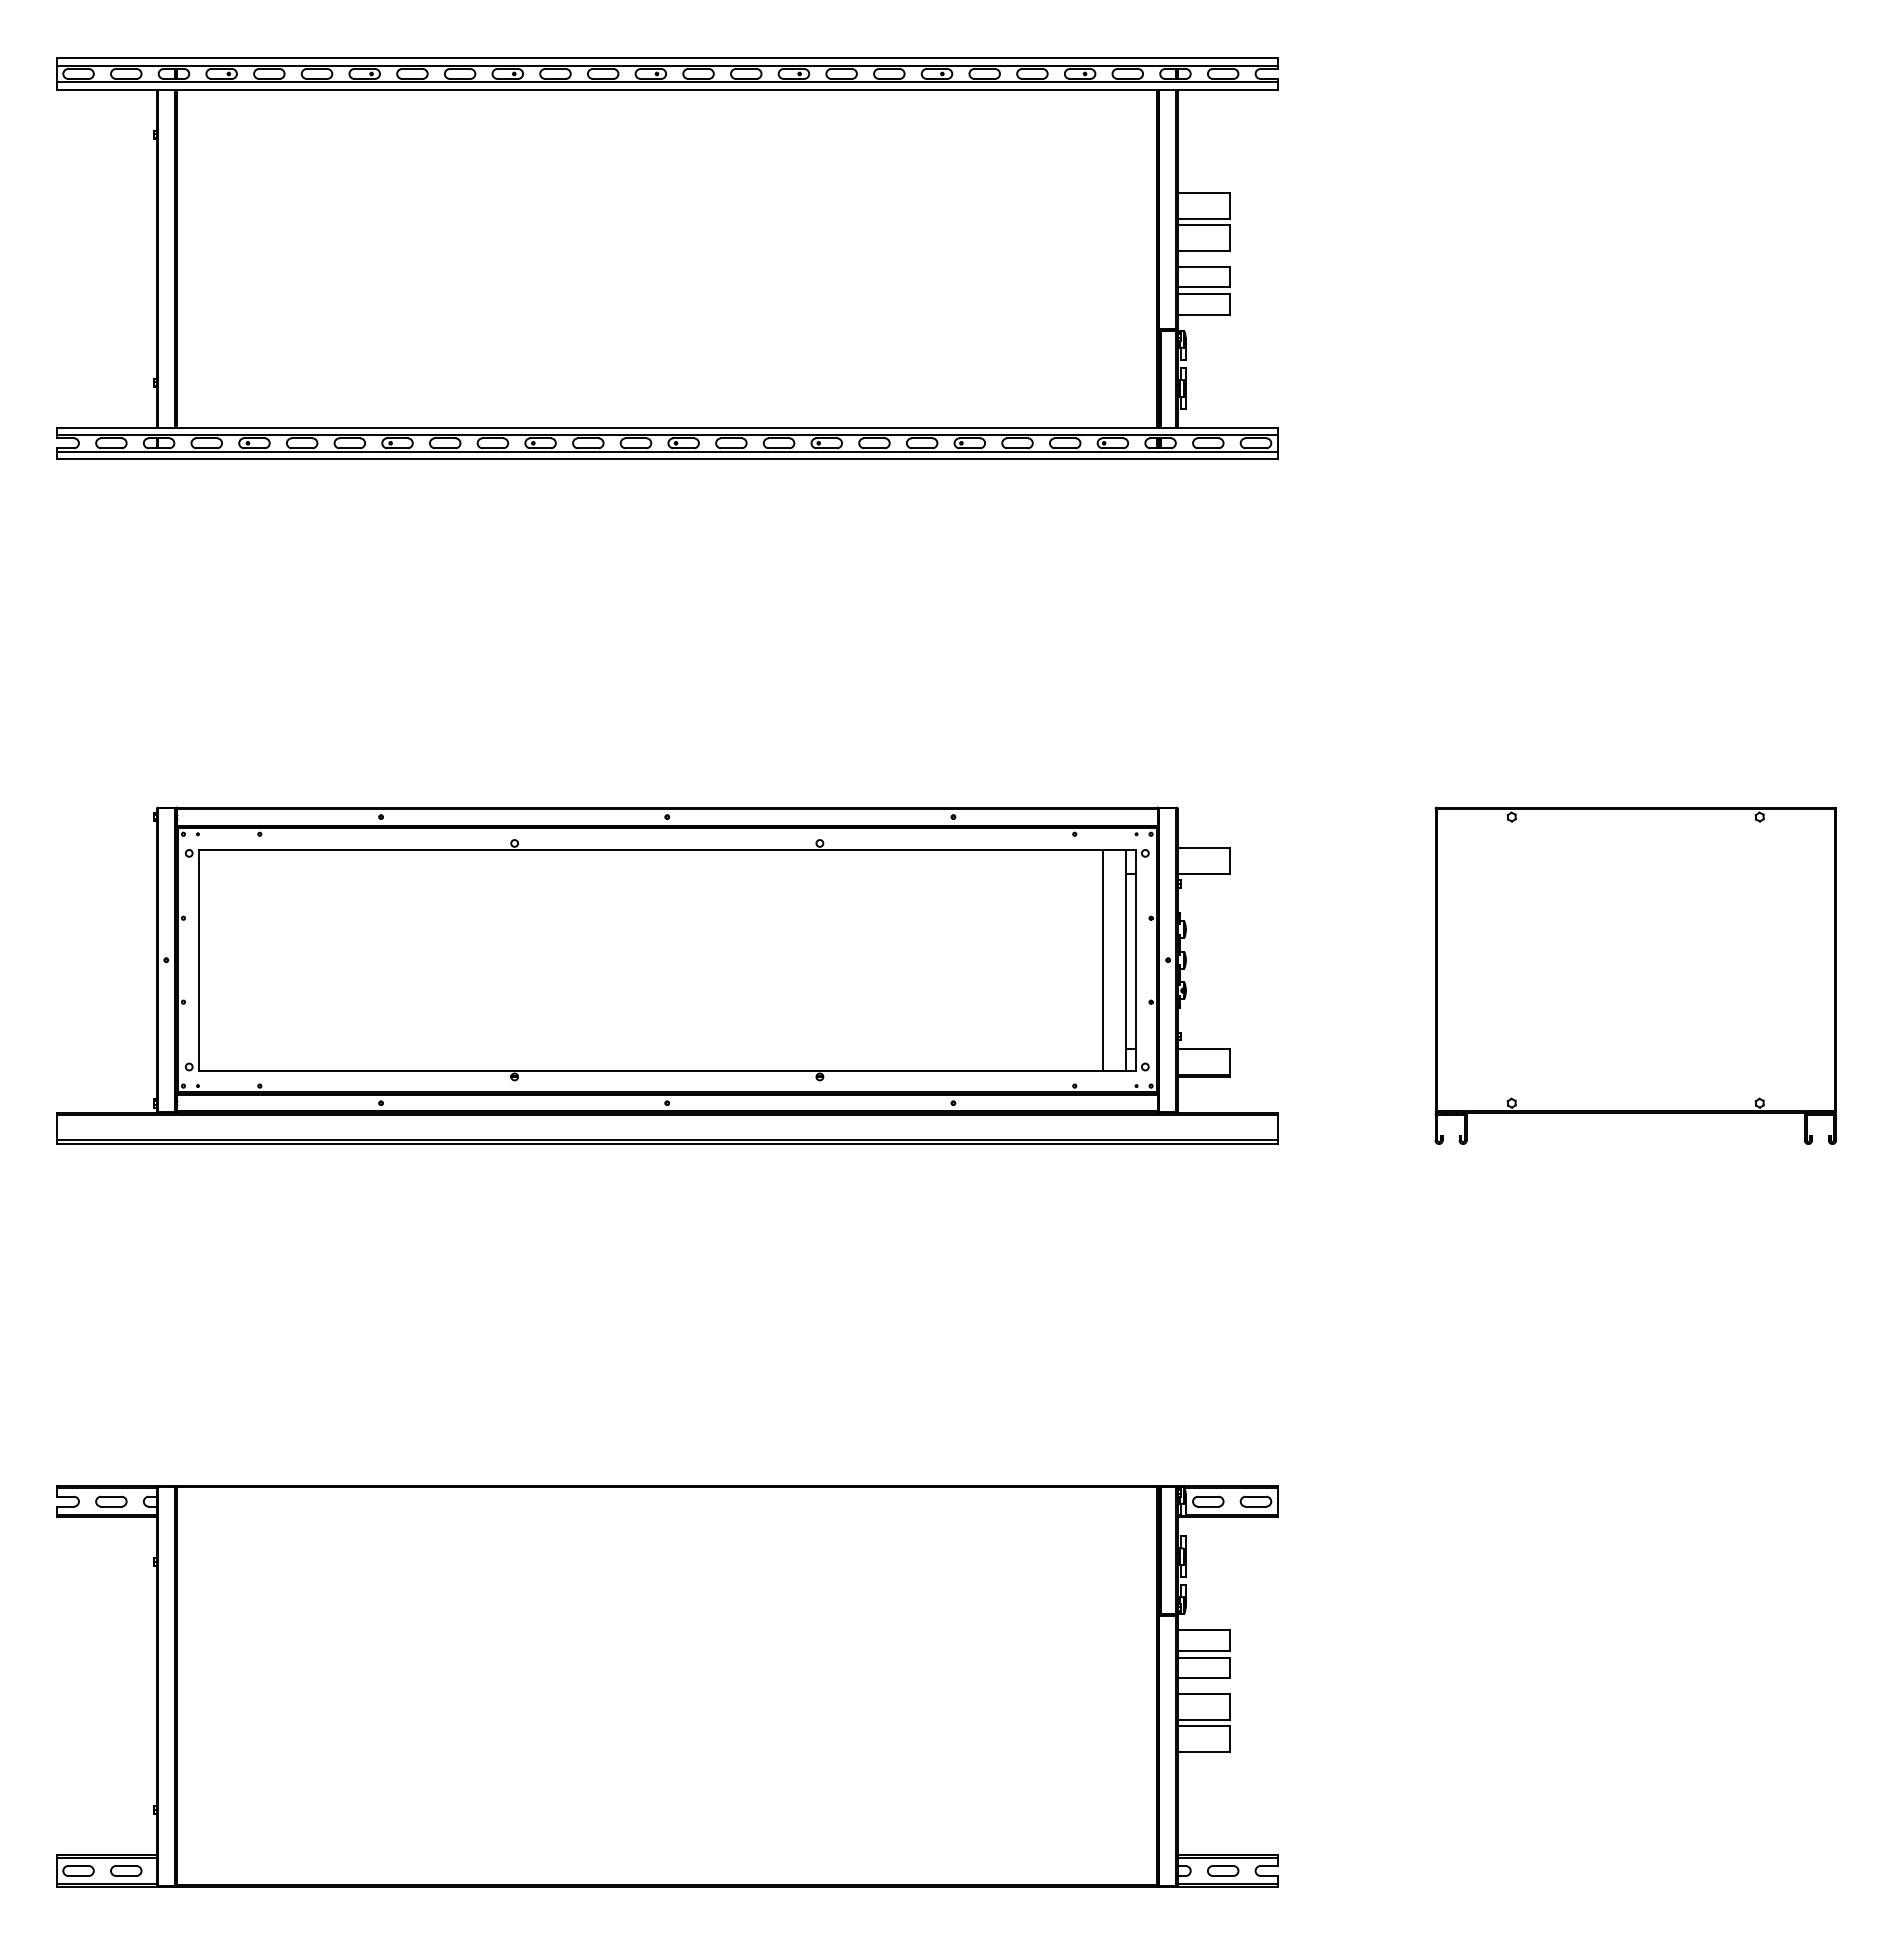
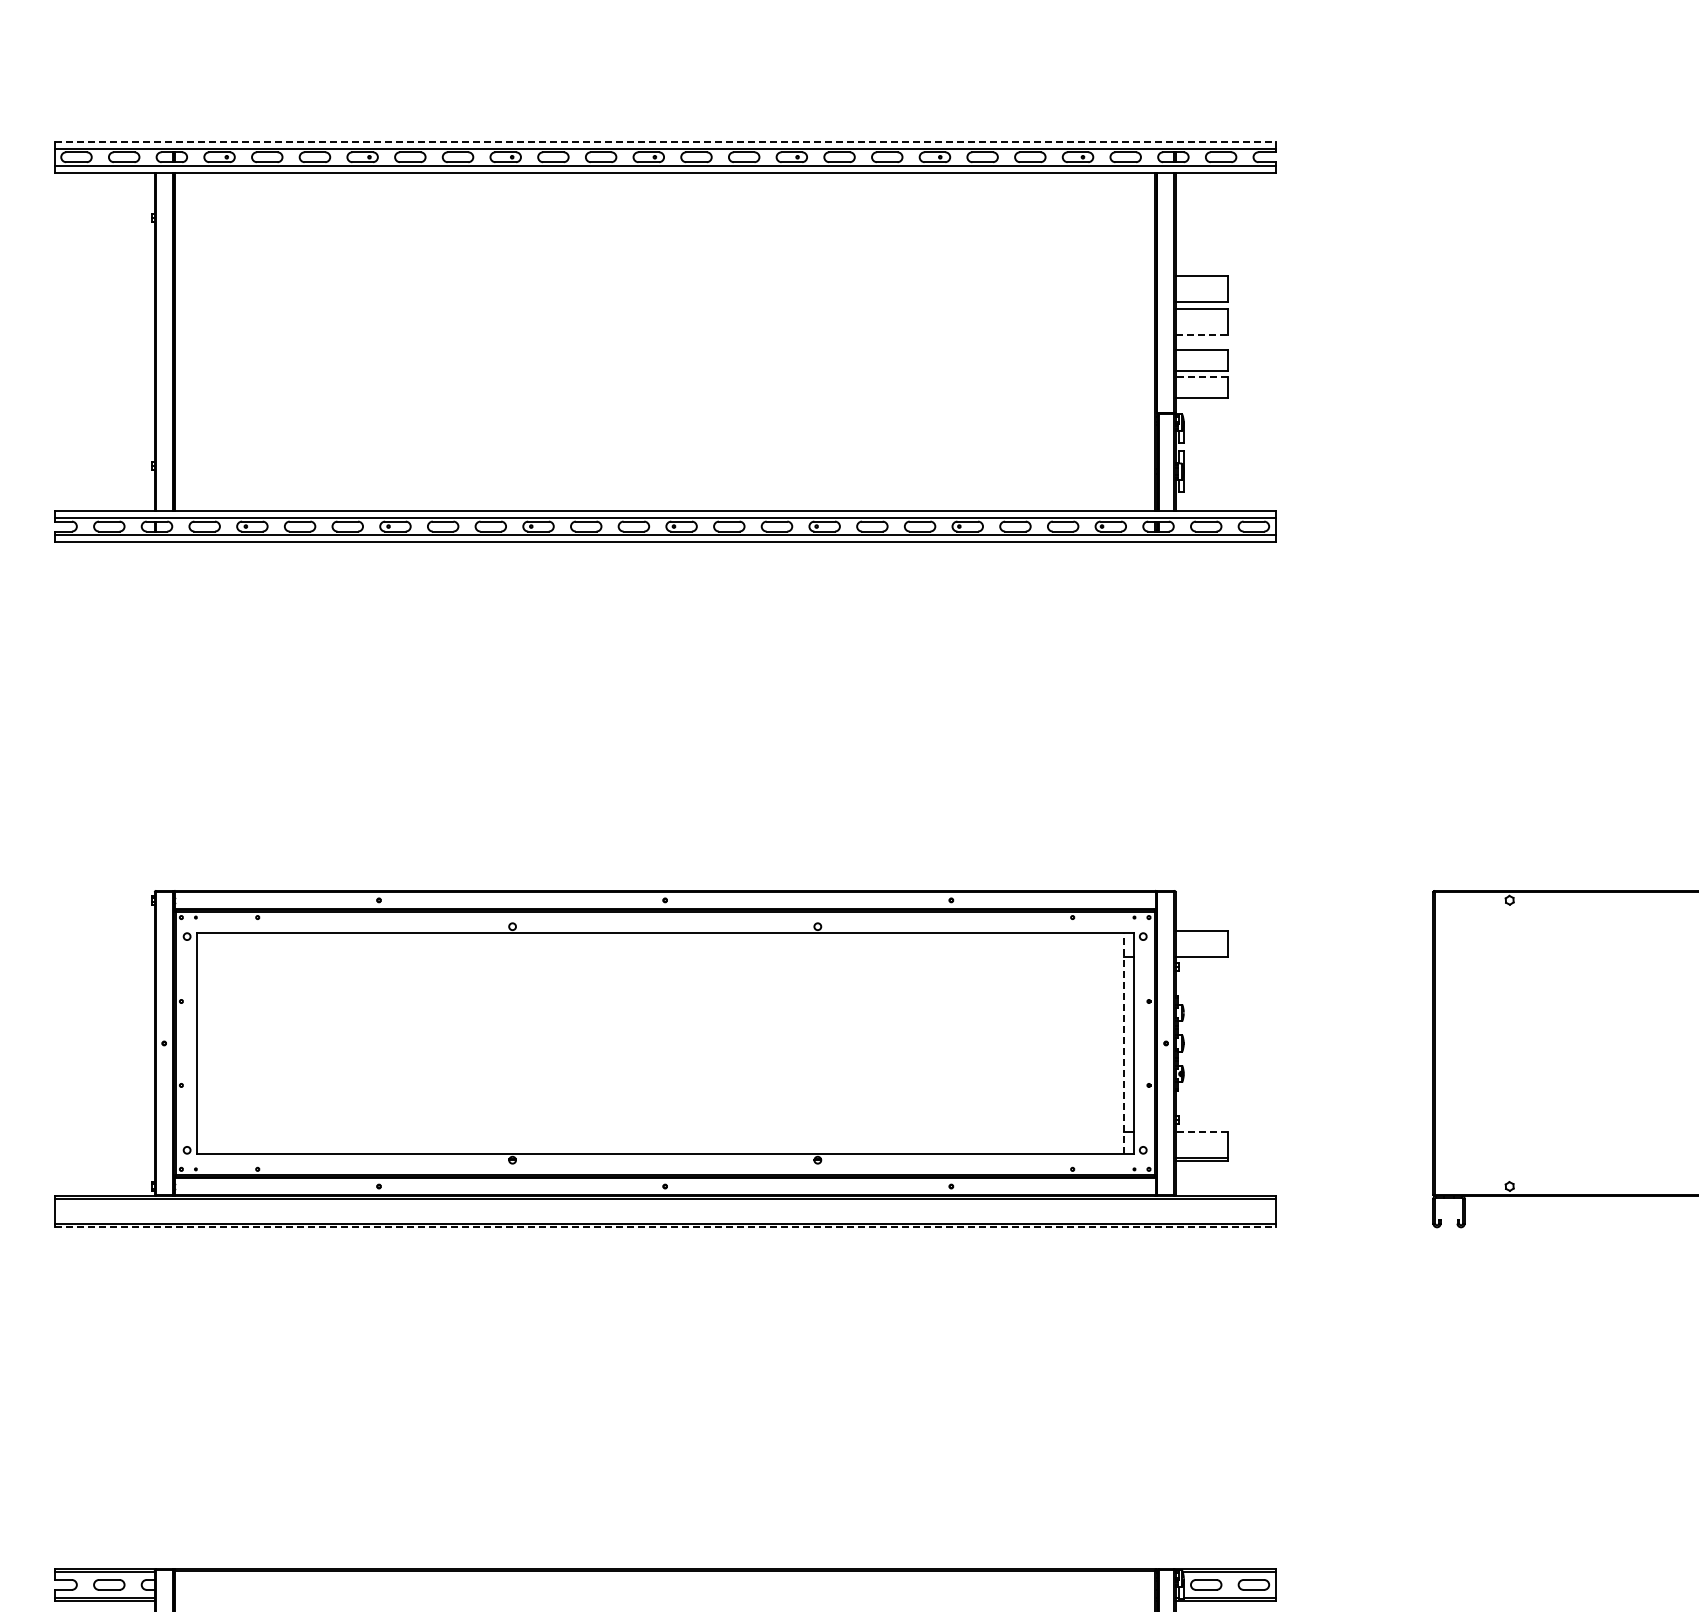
line: (667, 58) -> (665, 141), solid -> dashed
line: (1204, 251) -> (1202, 334), solid -> dashed
line: (1203, 294) -> (1201, 377), solid -> dashed
line: (1103, 959) -> (1101, 1042), removed
line: (1125, 960) -> (1123, 1043), solid -> dashed
line: (1203, 1049) -> (1201, 1132), solid -> dashed
line: (667, 1144) -> (665, 1227), solid -> dashed

